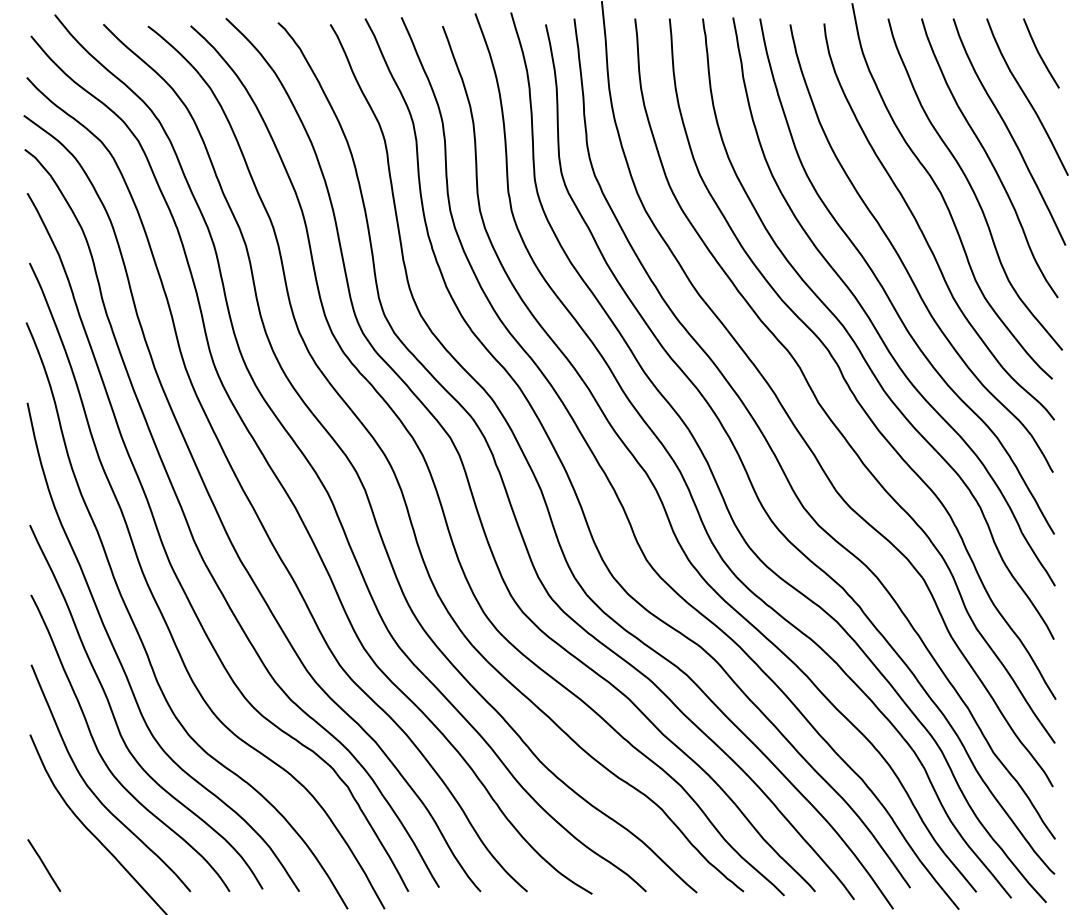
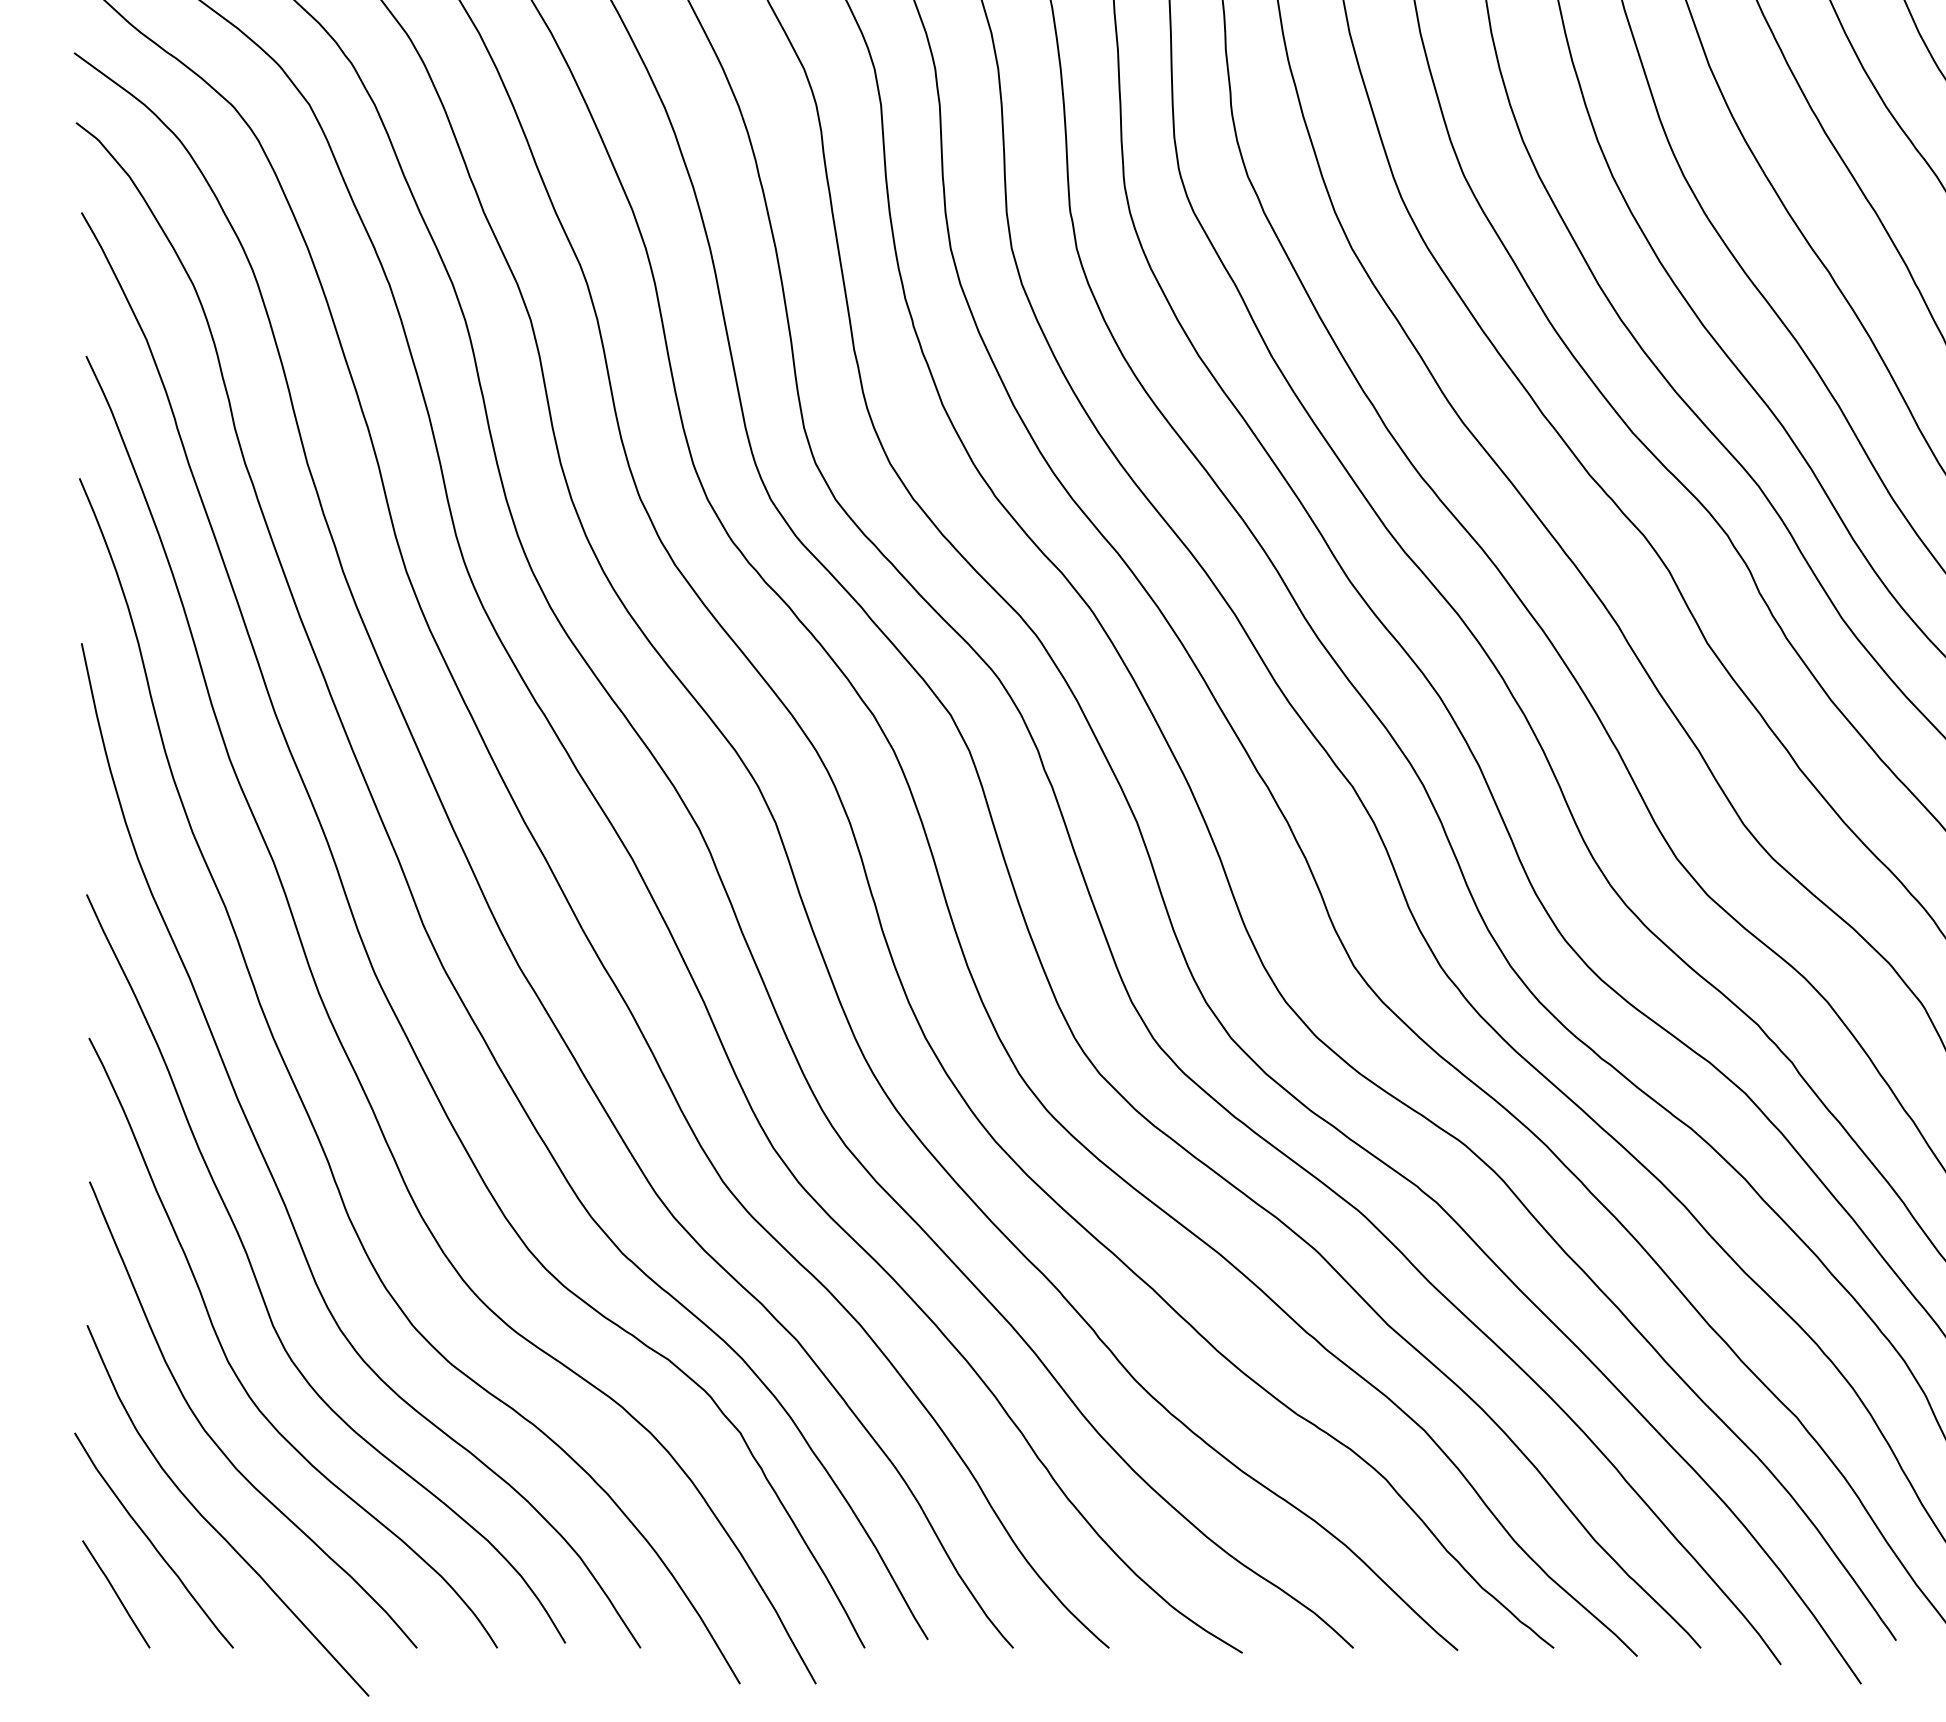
curve: (61, 839) -> (151, 1540), added

